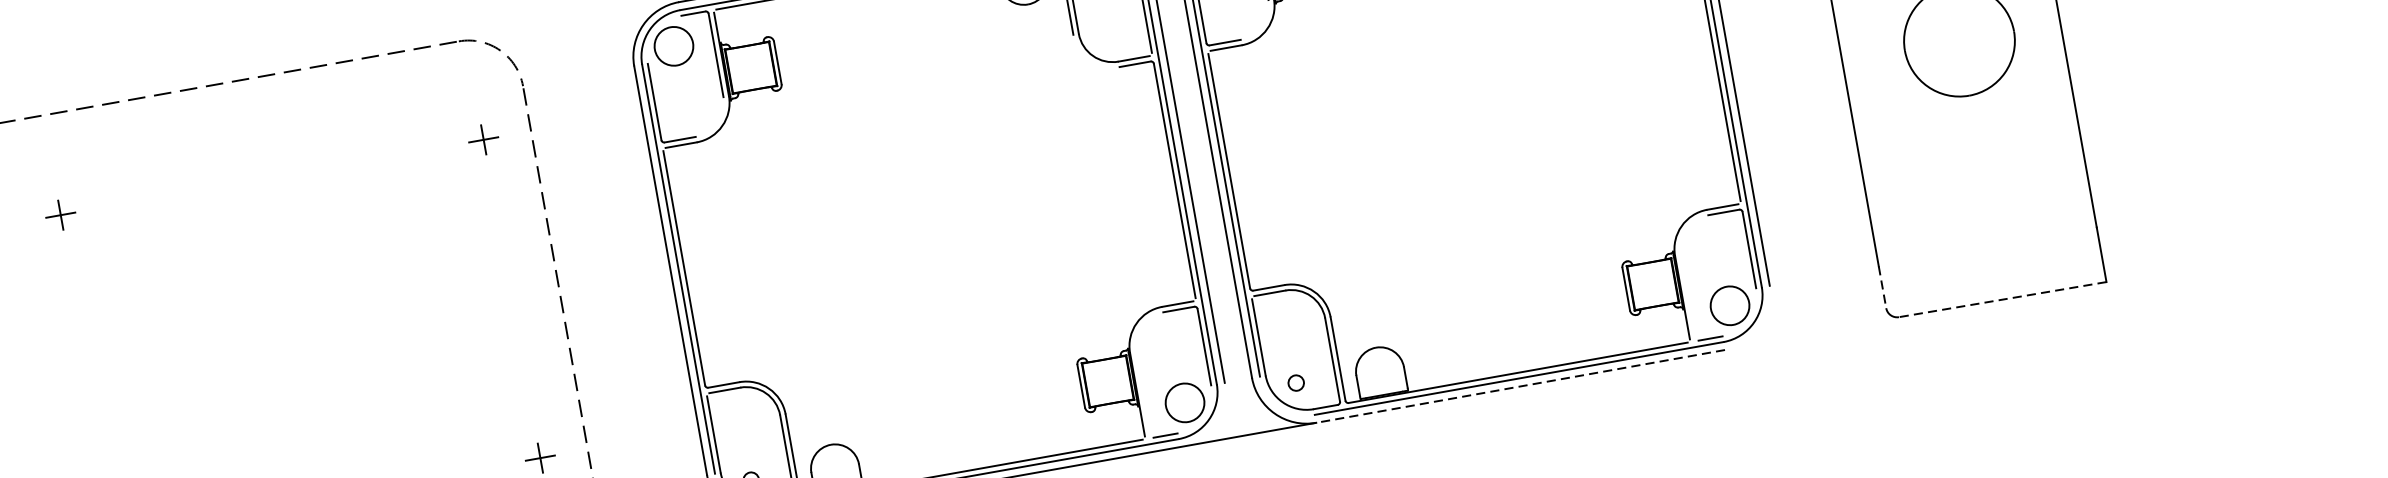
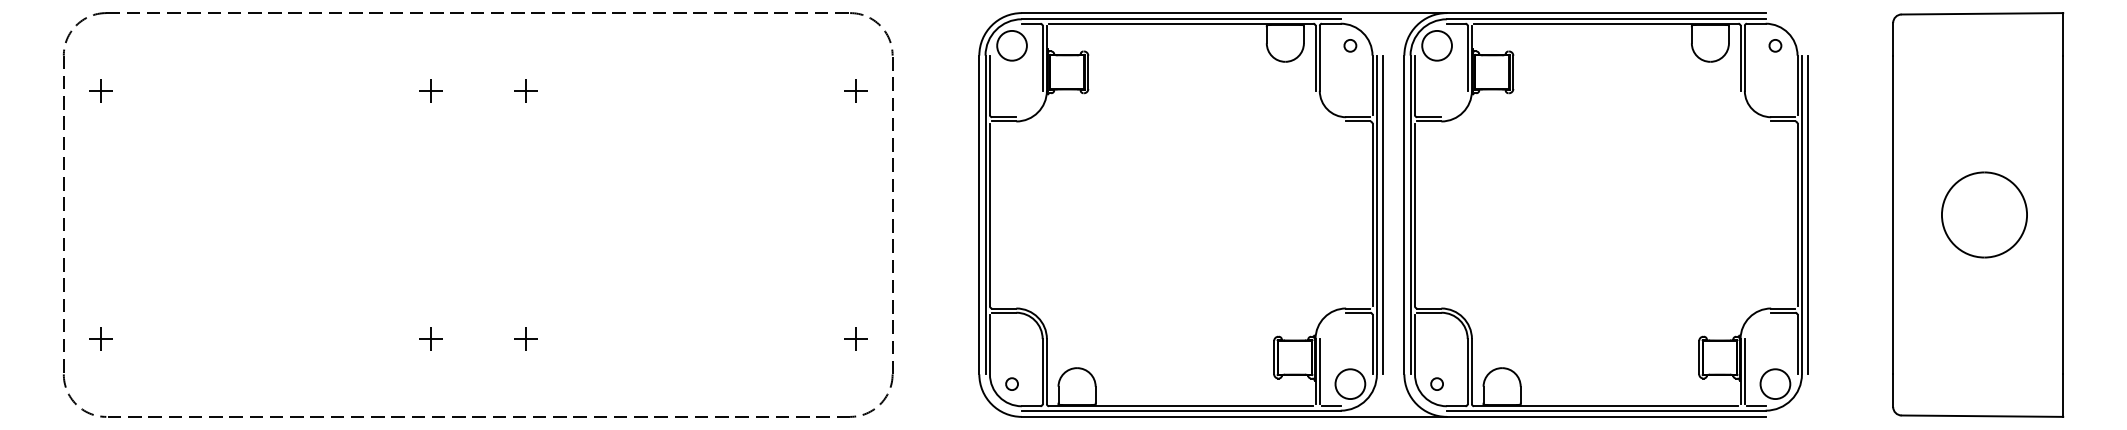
line: (1883, 288) -> (1893, 391), dashed -> solid
line: (1687, 296) -> (1744, 371), added
line: (2002, 299) -> (1982, 416), dashed -> solid
line: (1519, 386) -> (1605, 416), dashed -> solid
line: (1142, 393) -> (1319, 371), added

